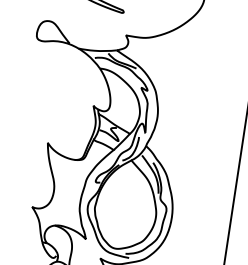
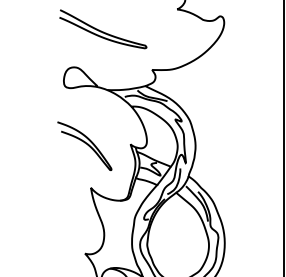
curve: (48, 98) -> (84, 143), added

